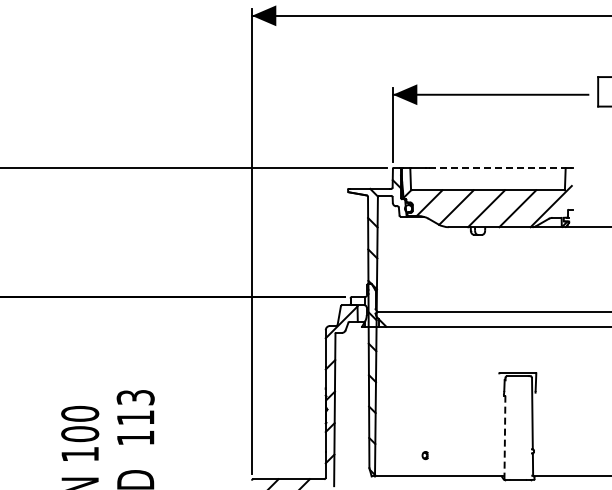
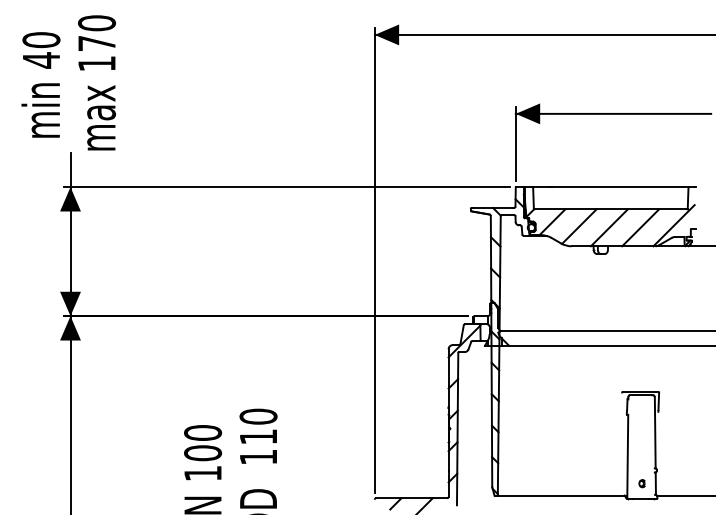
line: (498, 168) -> (621, 187), dashed -> solid
text: (135, 397) -> (258, 416), 113 -> 110
line: (504, 437) -> (627, 456), dashed -> solid
part: (424, 455) -> (641, 483), moved

